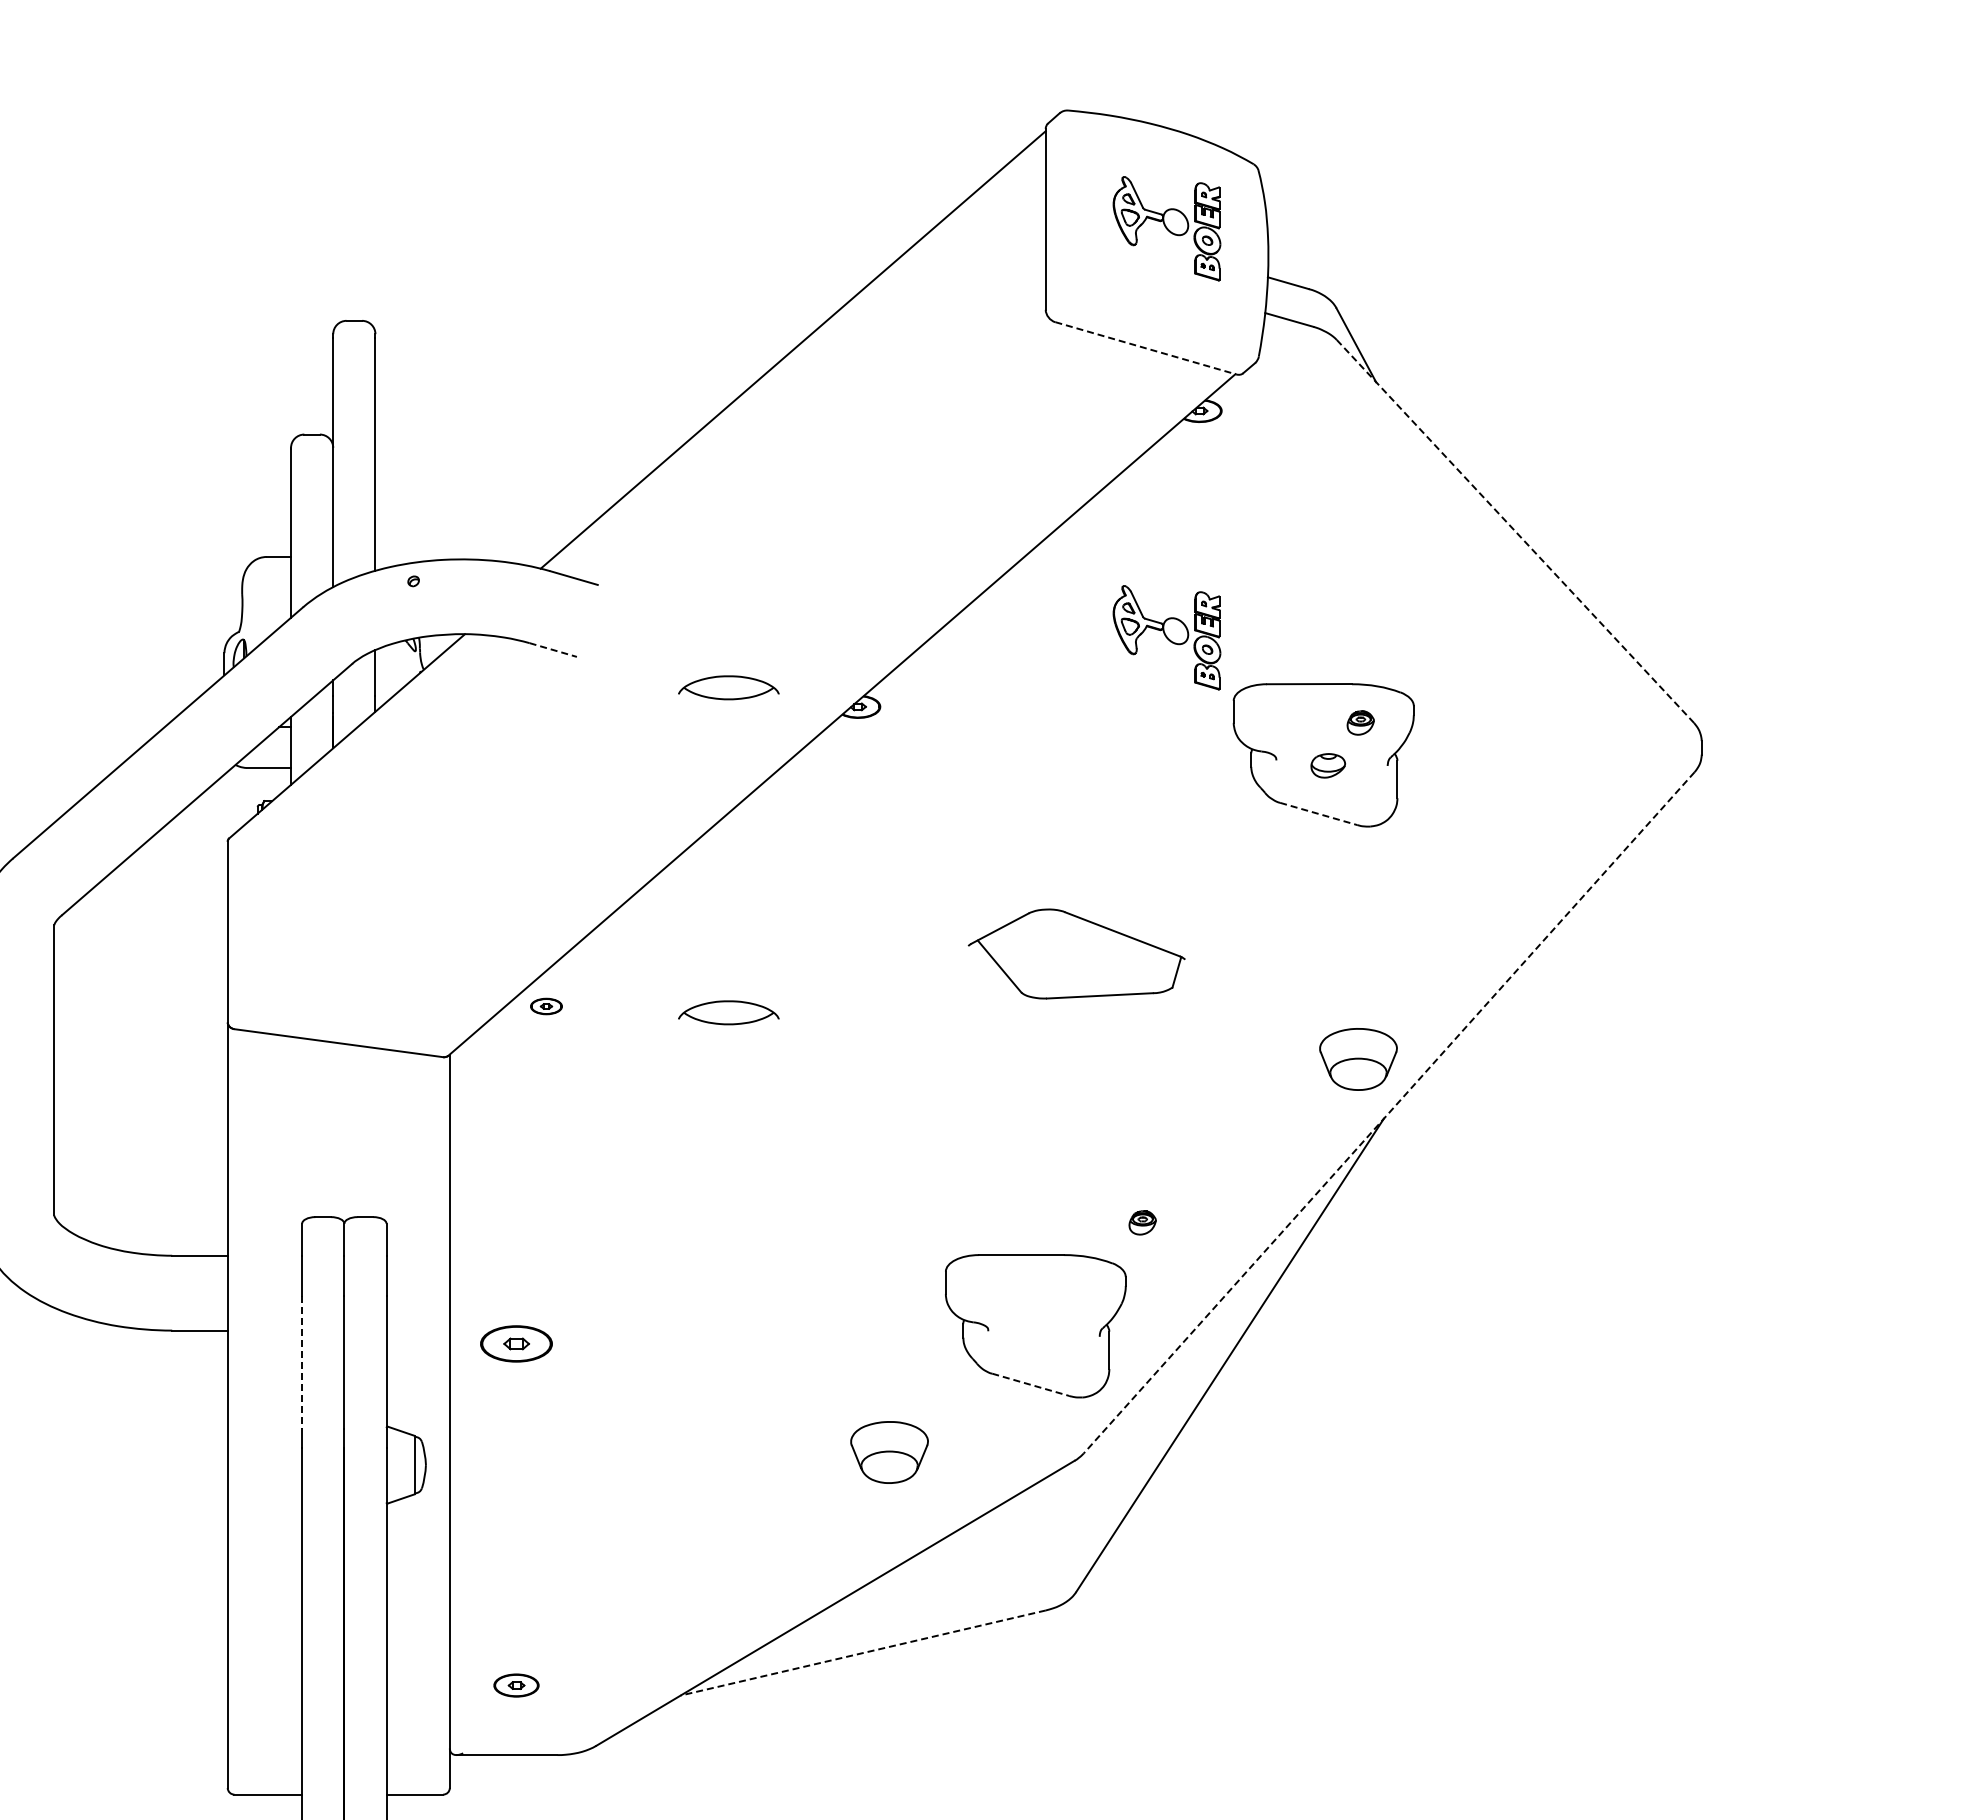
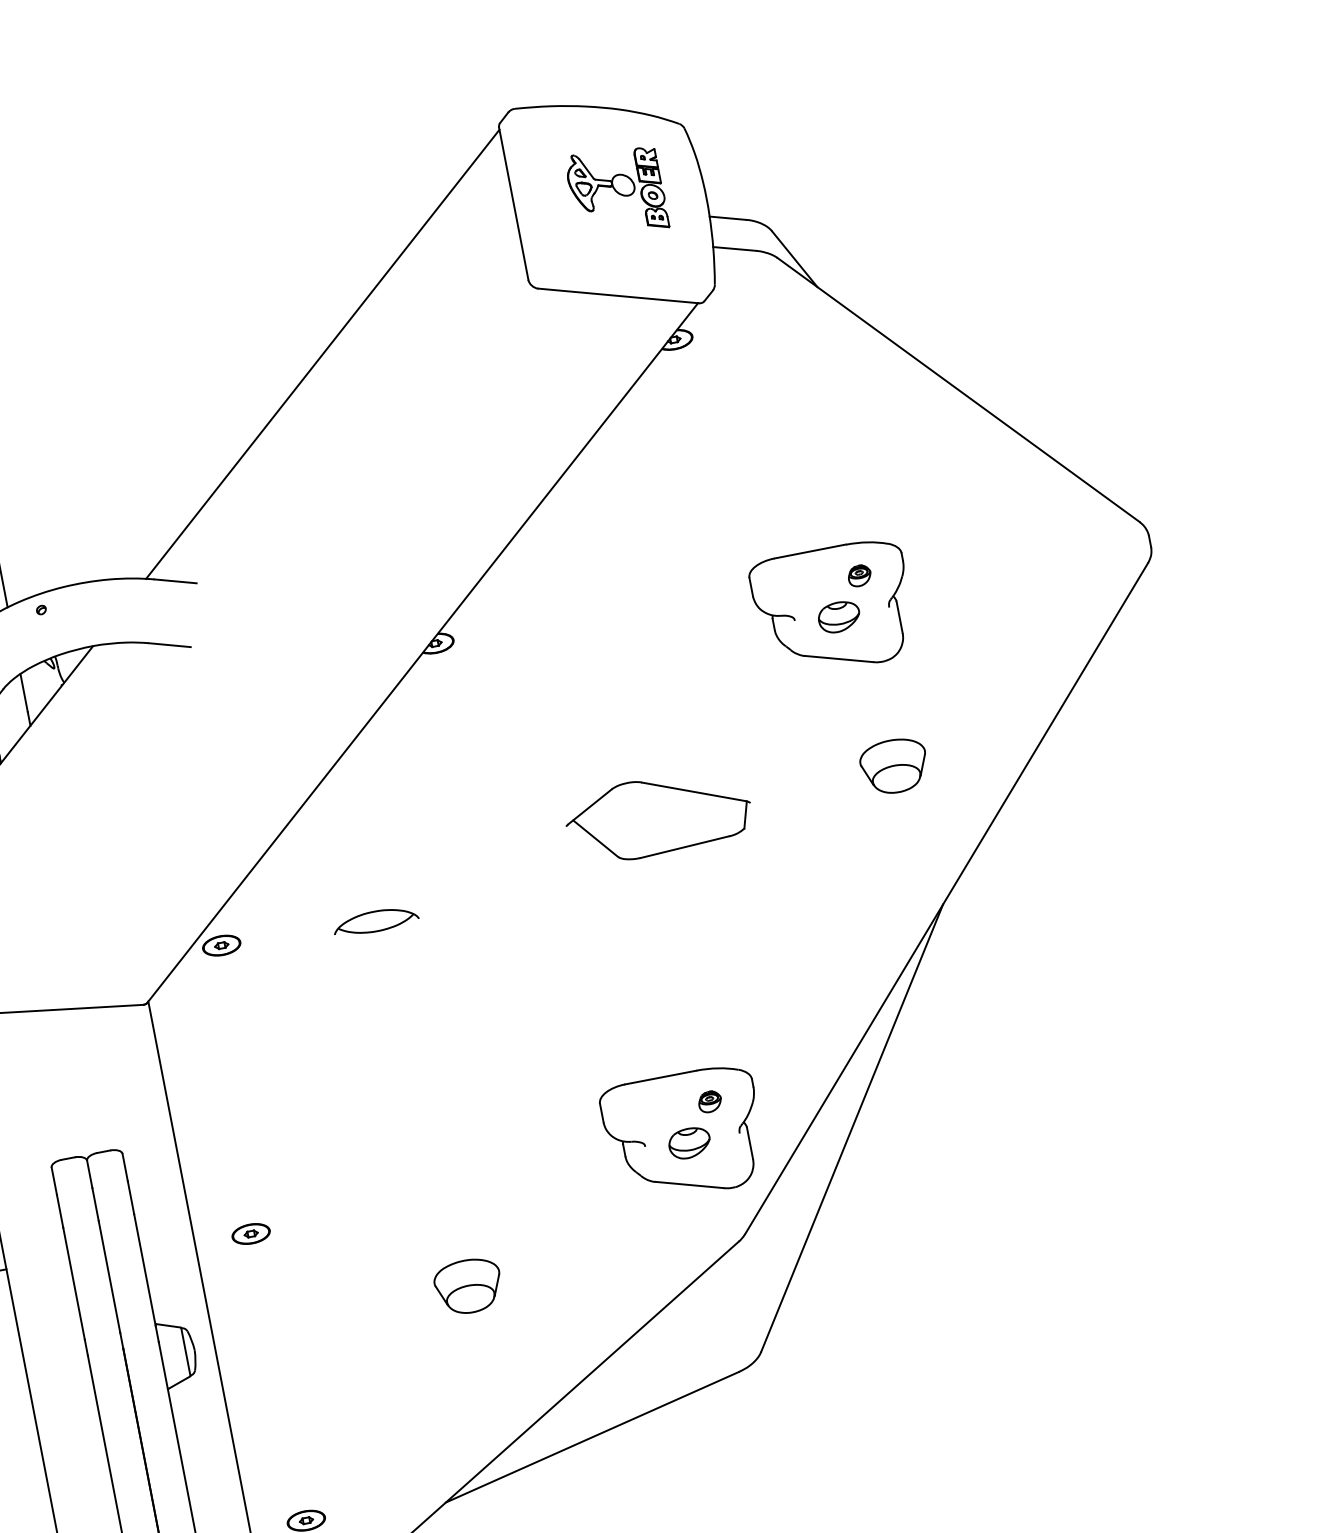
line: (1146, 348) -> (619, 296), dashed -> solid
line: (1515, 531) -> (958, 390), dashed -> solid
part: (1166, 637) -> (682, 535), removed
line: (553, 650) -> (170, 645), dashed -> solid
part: (728, 687) -> (323, 648), removed
part: (1328, 765) -> (839, 616), size x1.43
line: (1319, 814) -> (839, 659), dashed -> solid
part: (546, 1006) -> (221, 945), size x1.43
part: (1358, 1059) -> (894, 766), moved
line: (1388, 1113) -> (946, 899), dashed -> solid
part: (1142, 1222) -> (709, 1101), moved
part: (1040, 1336) -> (689, 1142), added
part: (516, 1344) -> (251, 1234), size x0.62
line: (302, 1362) -> (74, 1284), dashed -> solid
line: (1030, 1384) -> (689, 1184), dashed -> solid
part: (889, 1452) -> (468, 1286), moved
line: (862, 1653) -> (591, 1437), dashed -> solid

